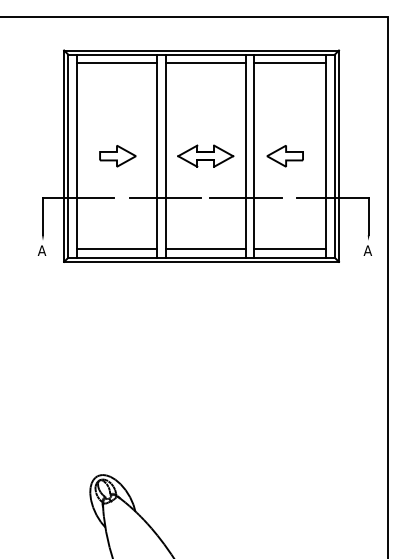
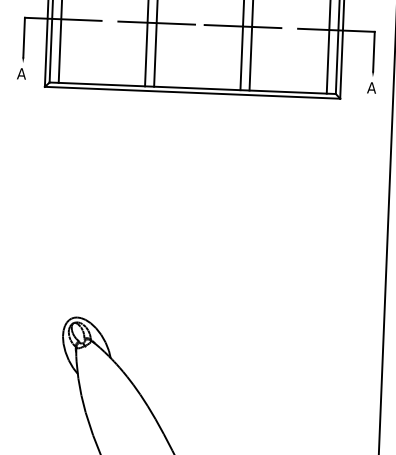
line: (116, 249) -> (101, 75), removed
line: (205, 249) -> (197, 79), removed
line: (290, 249) -> (288, 83), removed

